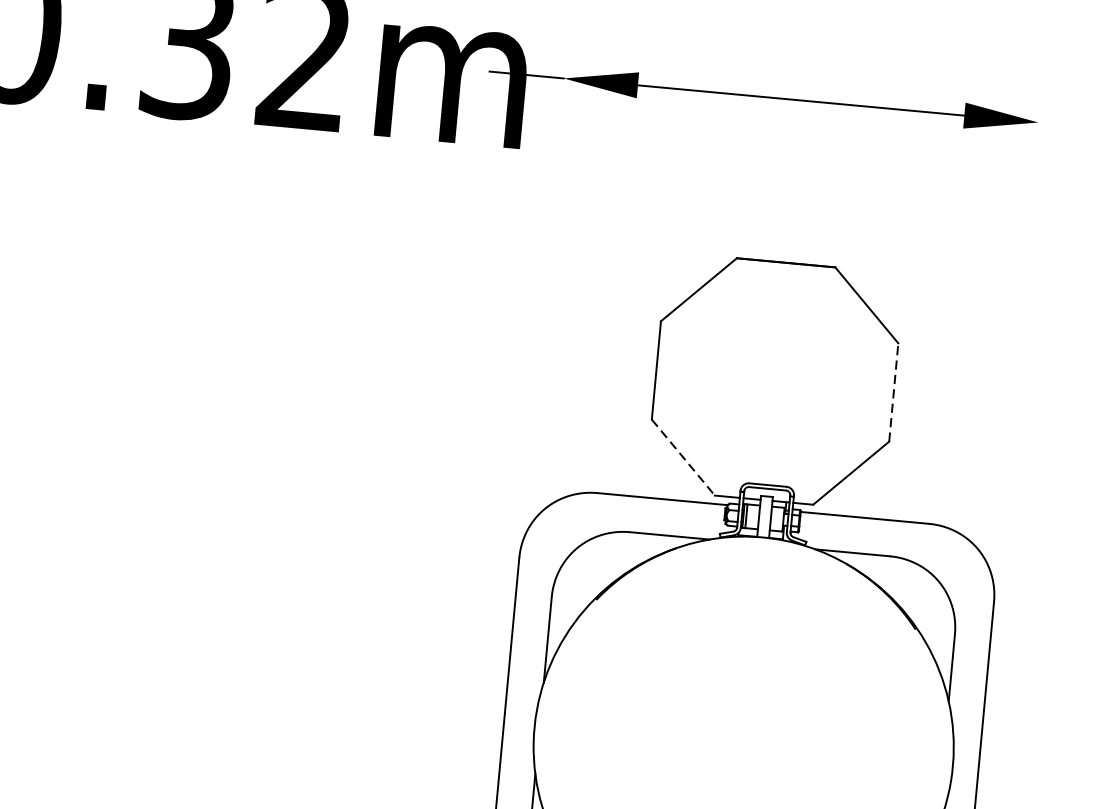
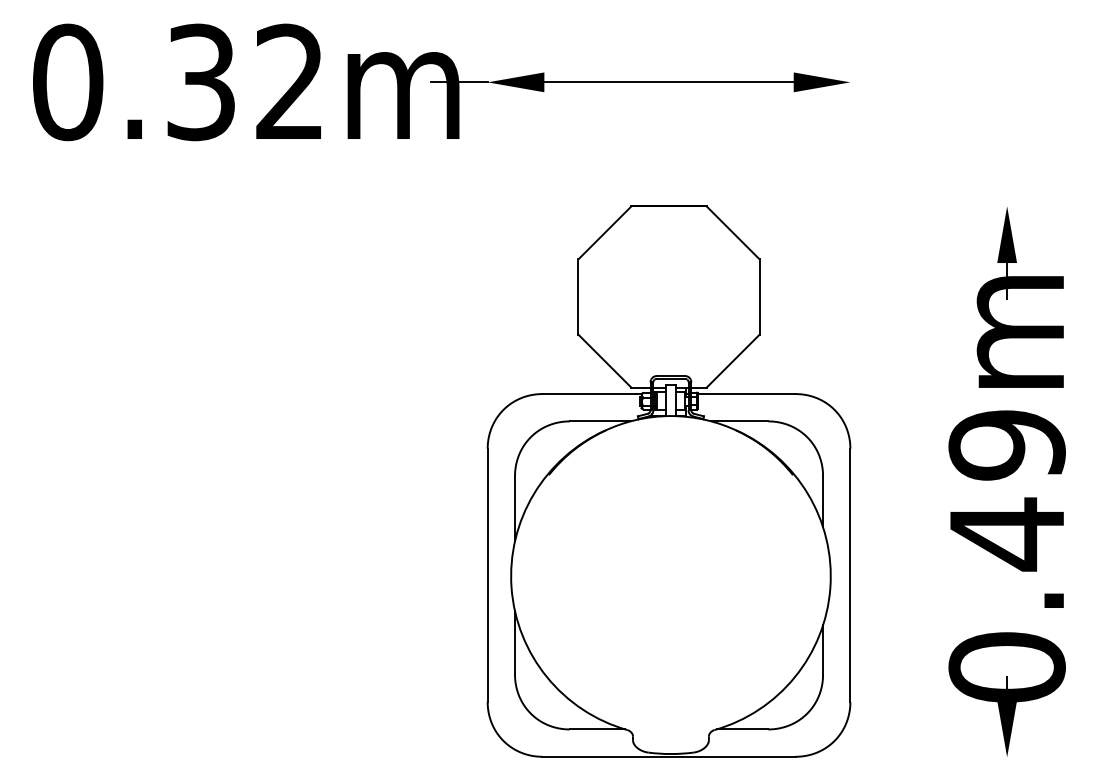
line: (893, 393) -> (759, 297), dashed -> solid
line: (682, 458) -> (604, 361), dashed -> solid

